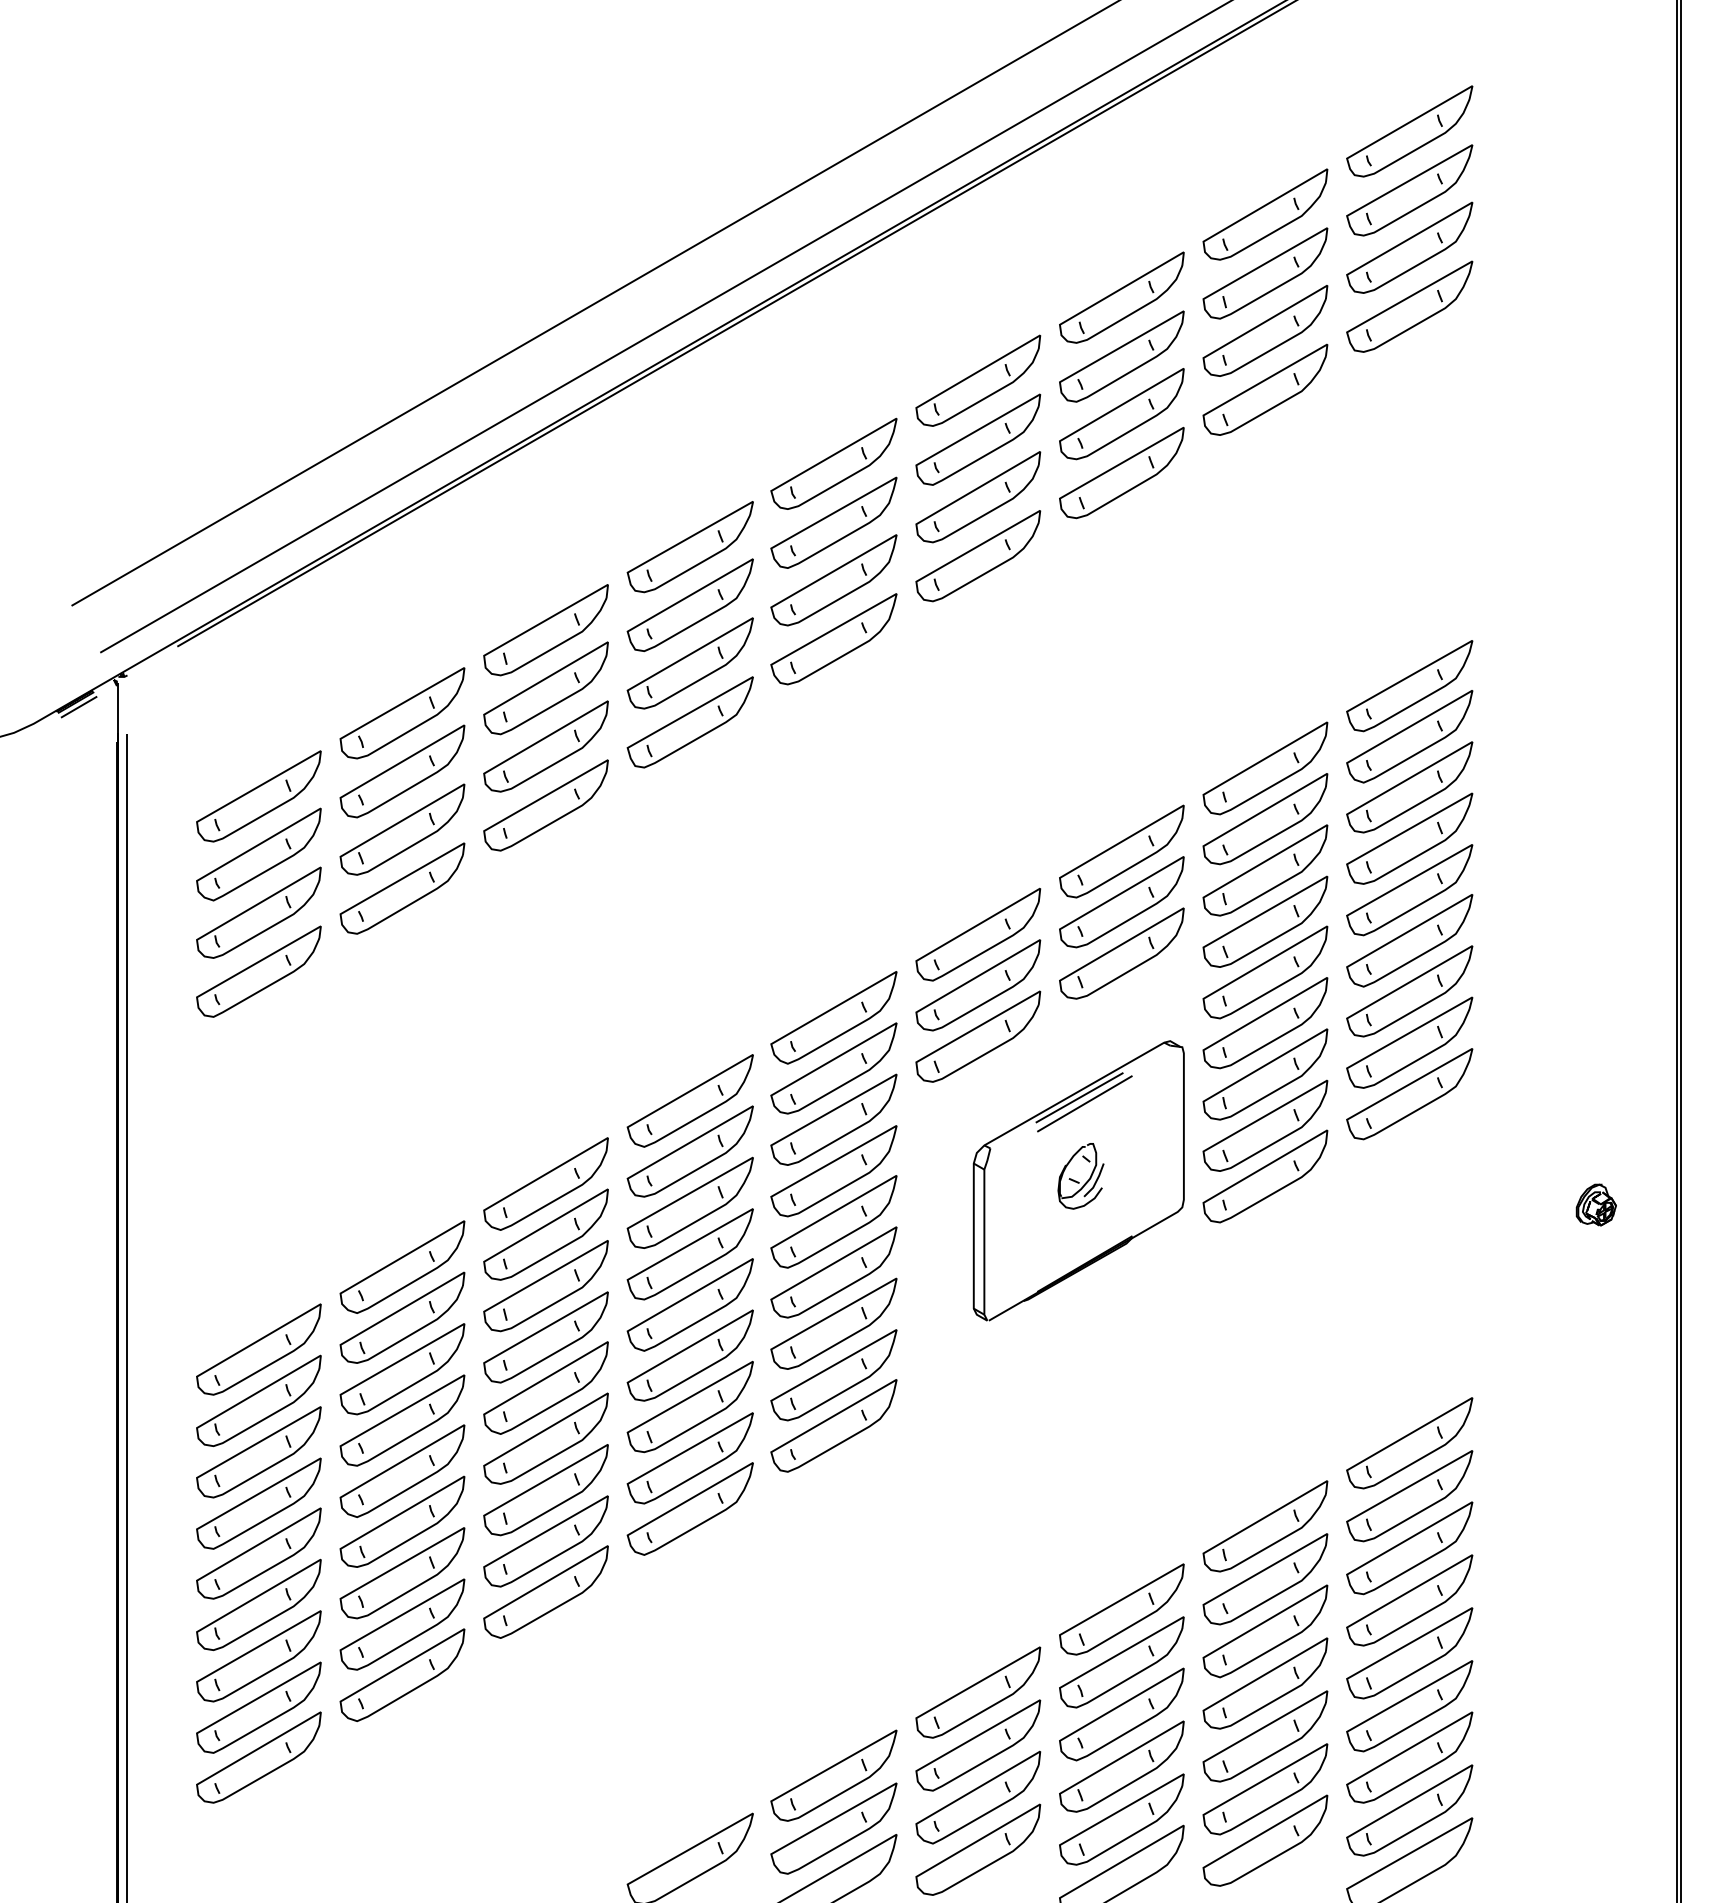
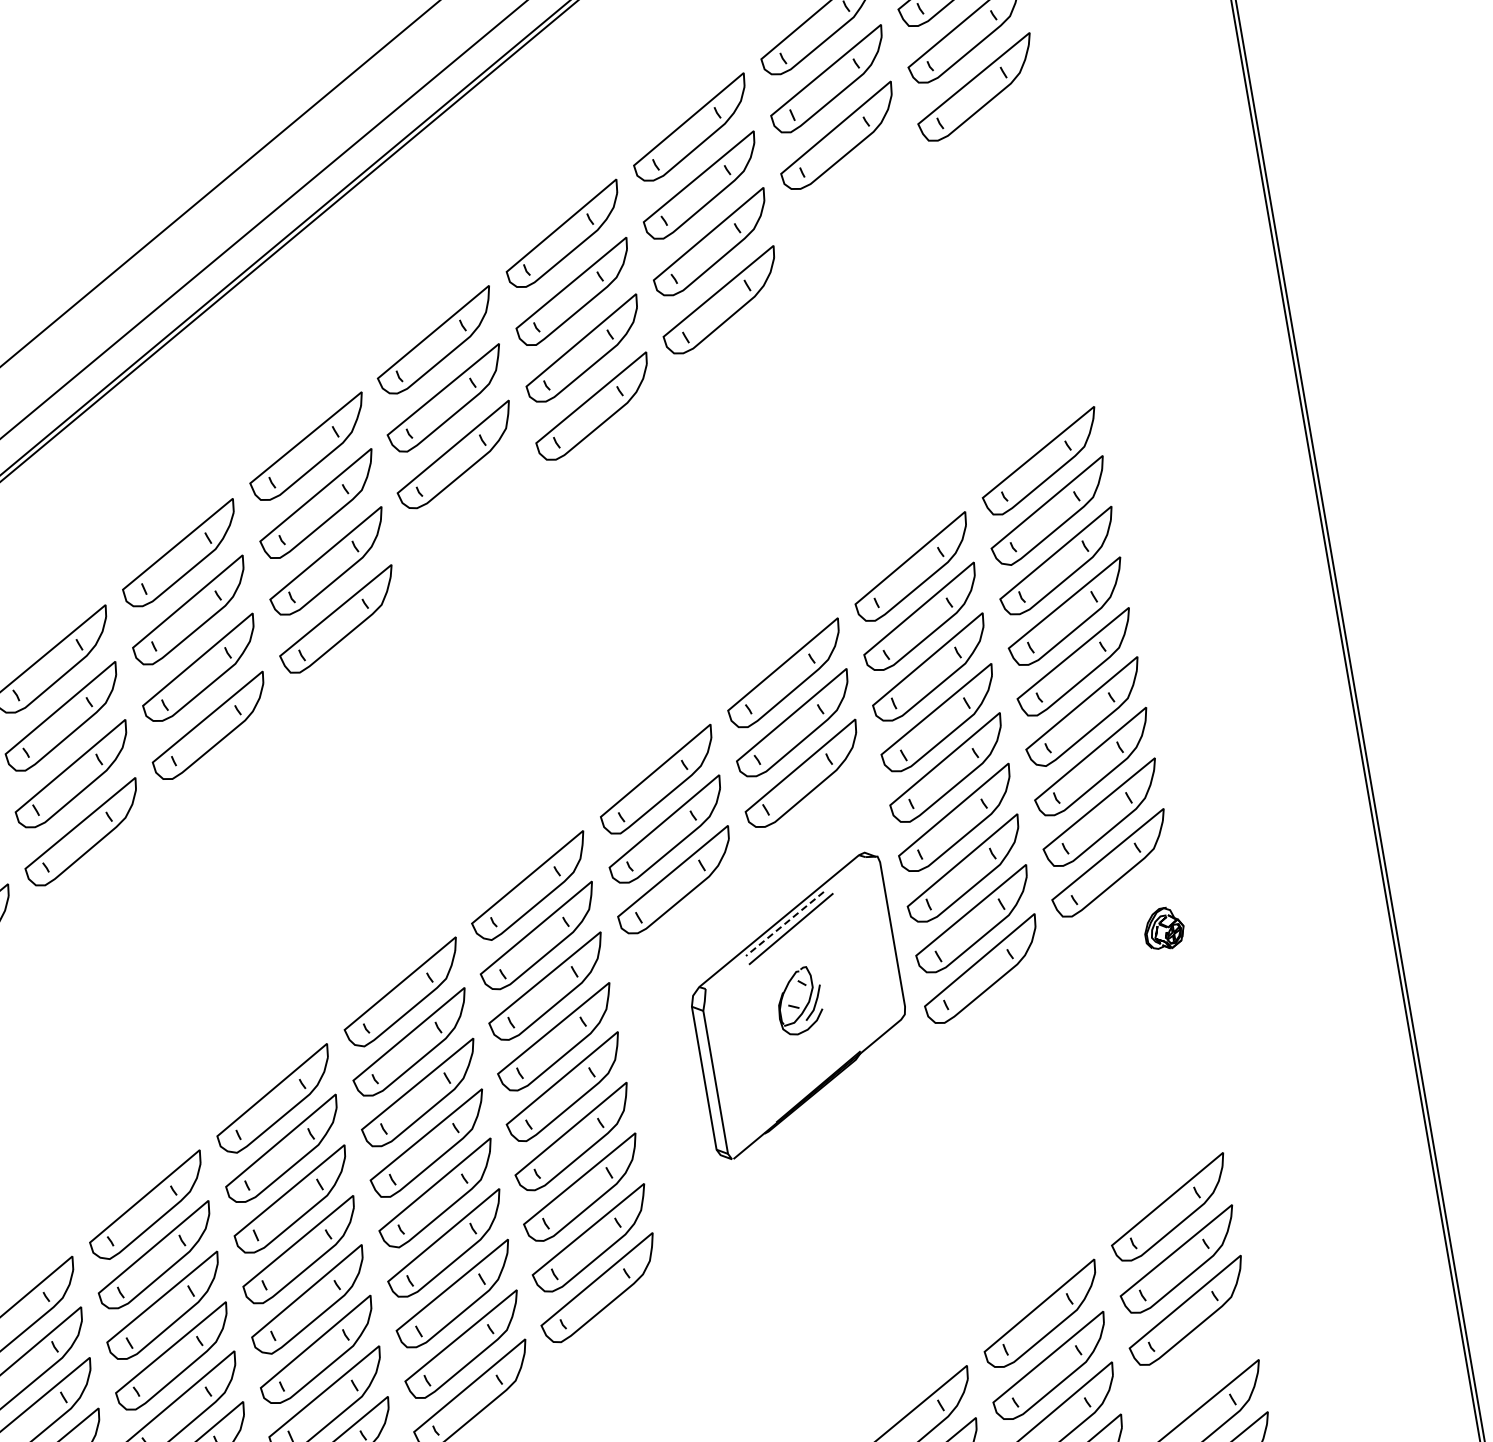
part: (1265, 389) -> (847, 194), removed
part: (833, 639) -> (464, 514), removed
line: (1079, 1098) -> (784, 924), solid -> dashed
part: (1595, 1204) -> (1163, 928), moved
part: (1409, 1600) -> (1195, 1363), removed

